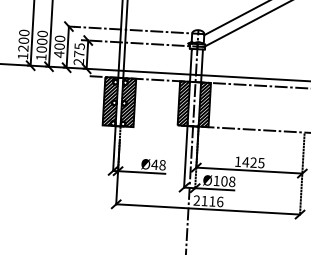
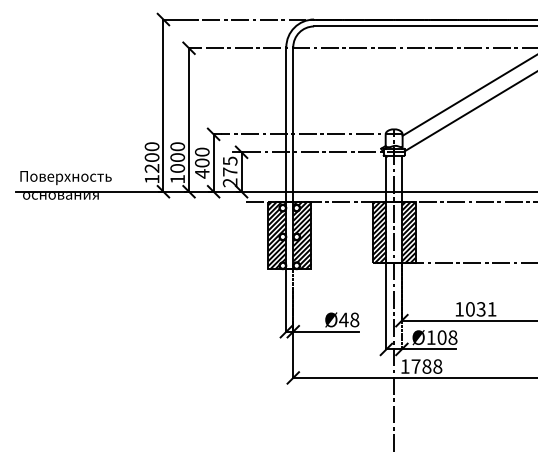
text: (253, 162) -> (480, 309), 1425 -> 1031
text: (208, 201) -> (421, 366), 2116 -> 1788

